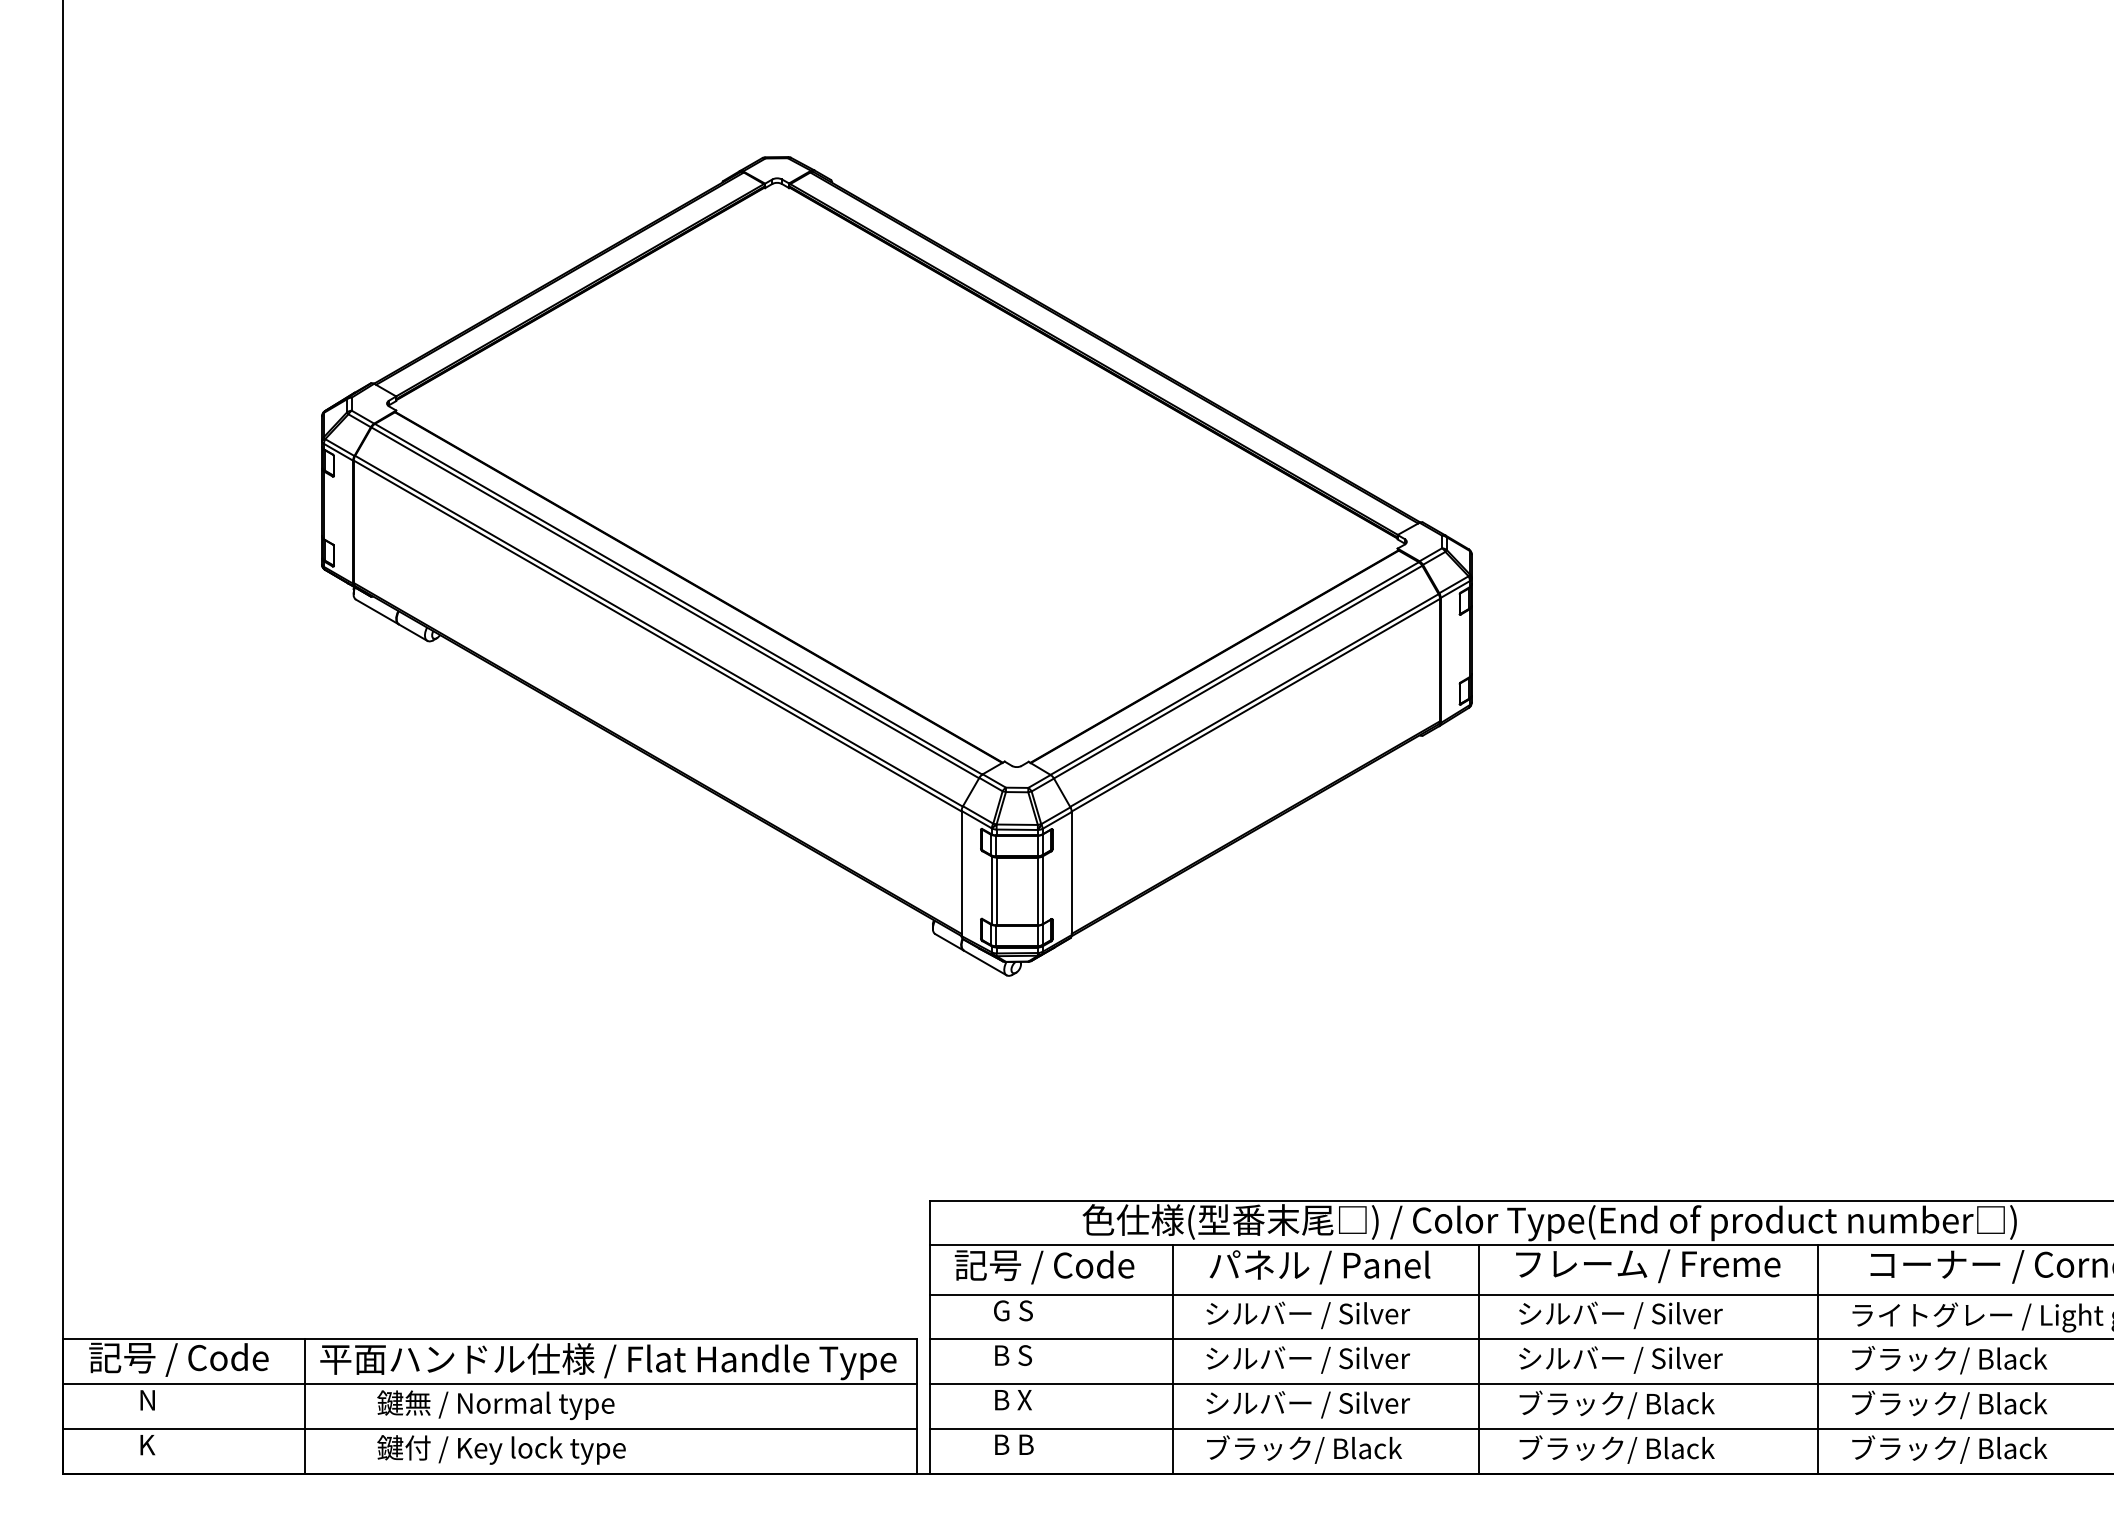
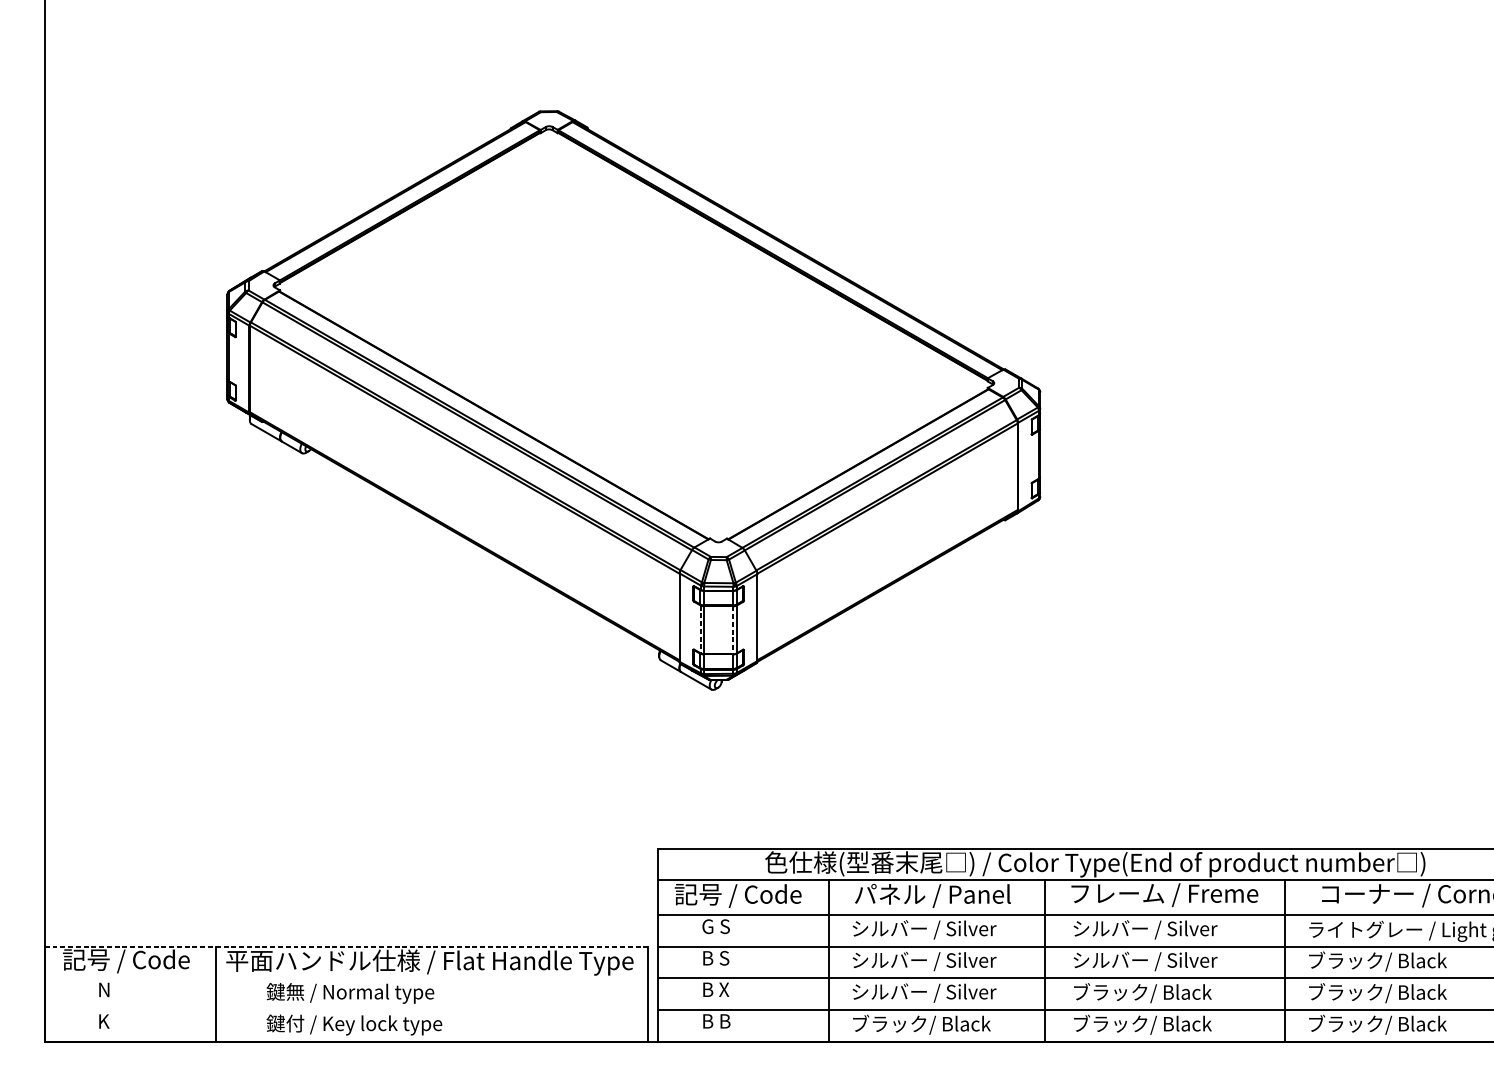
line: (991, 890) -> (700, 629), solid -> dashed
line: (1037, 891) -> (733, 630), solid -> dashed
line: (490, 1339) -> (346, 946), solid -> dashed
line: (490, 1384) -> (346, 978), removed
line: (490, 1428) -> (346, 1009), removed

